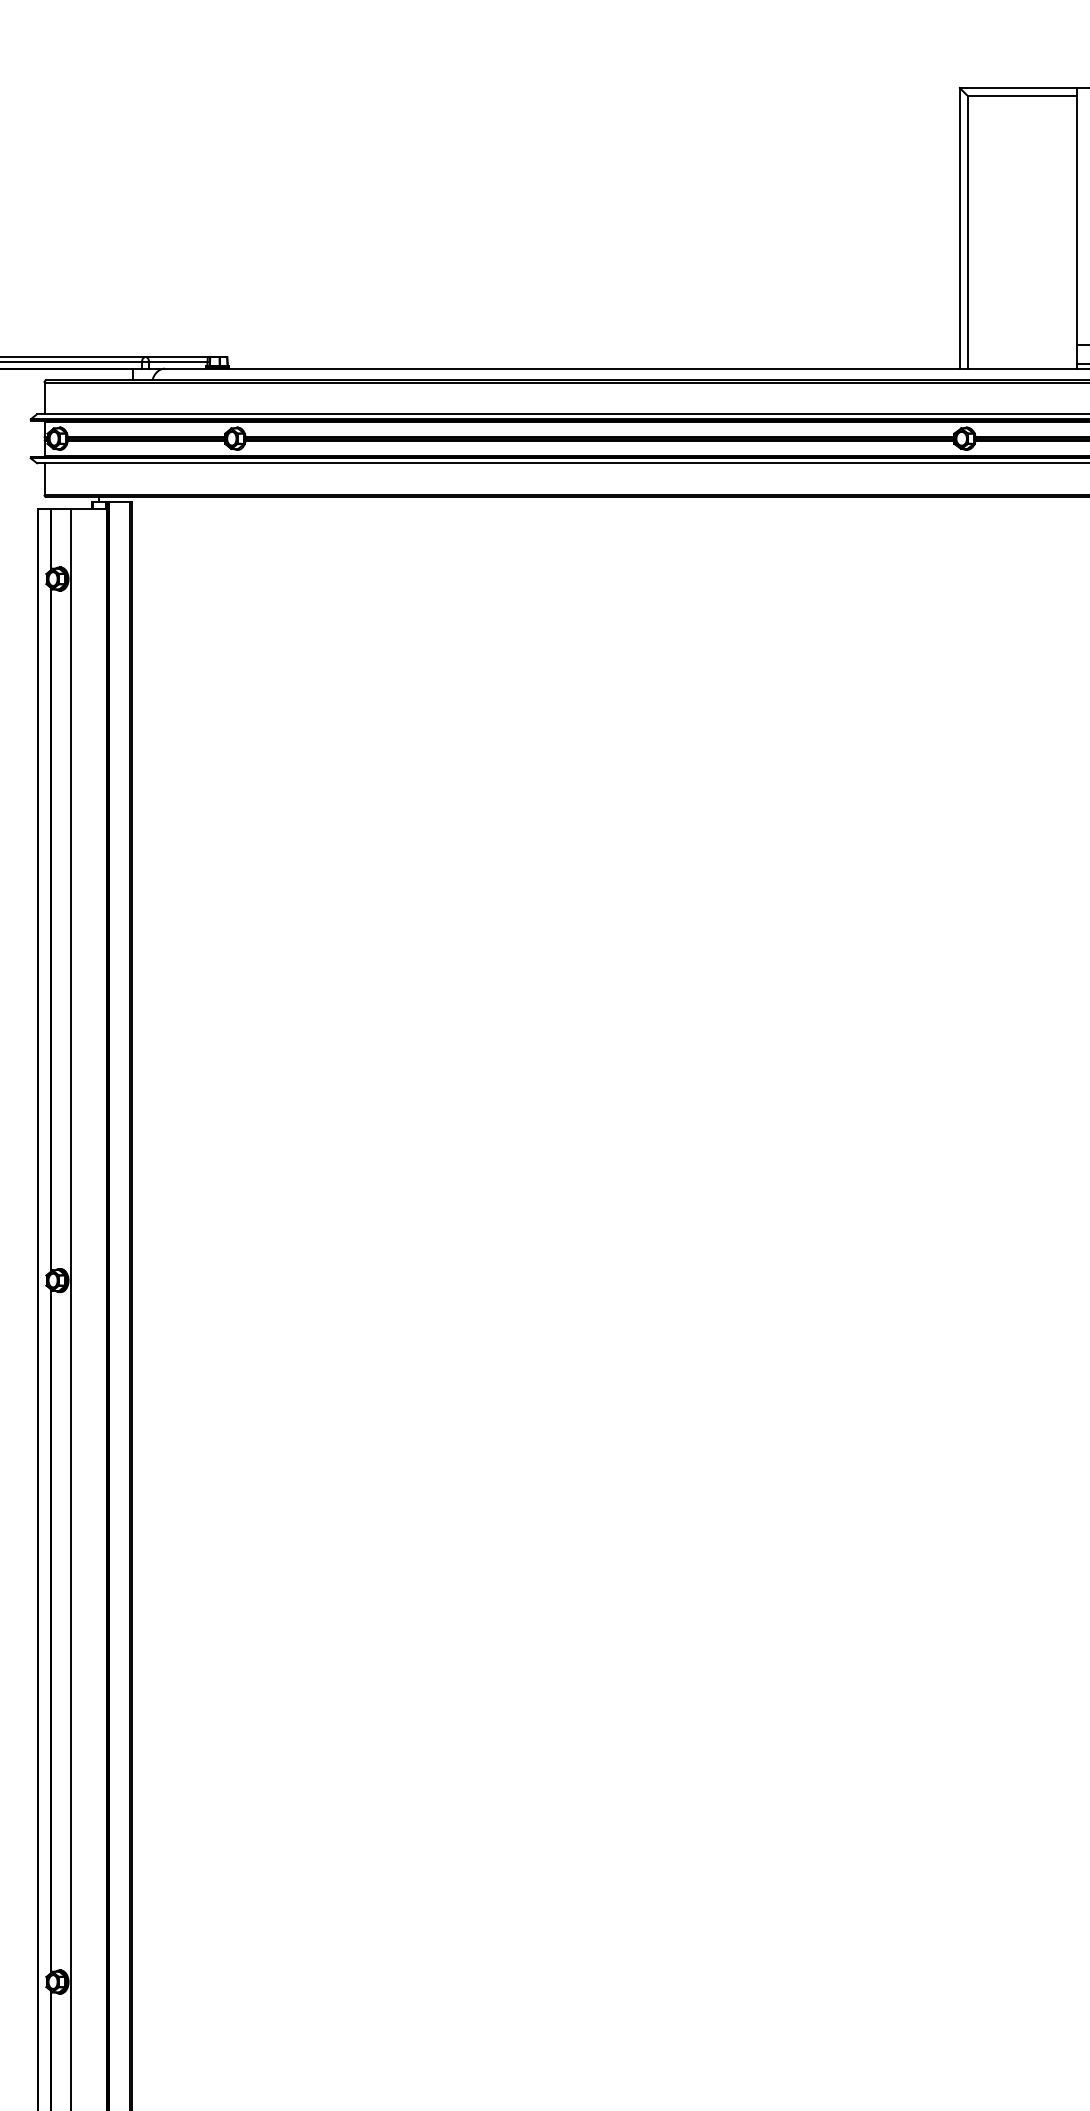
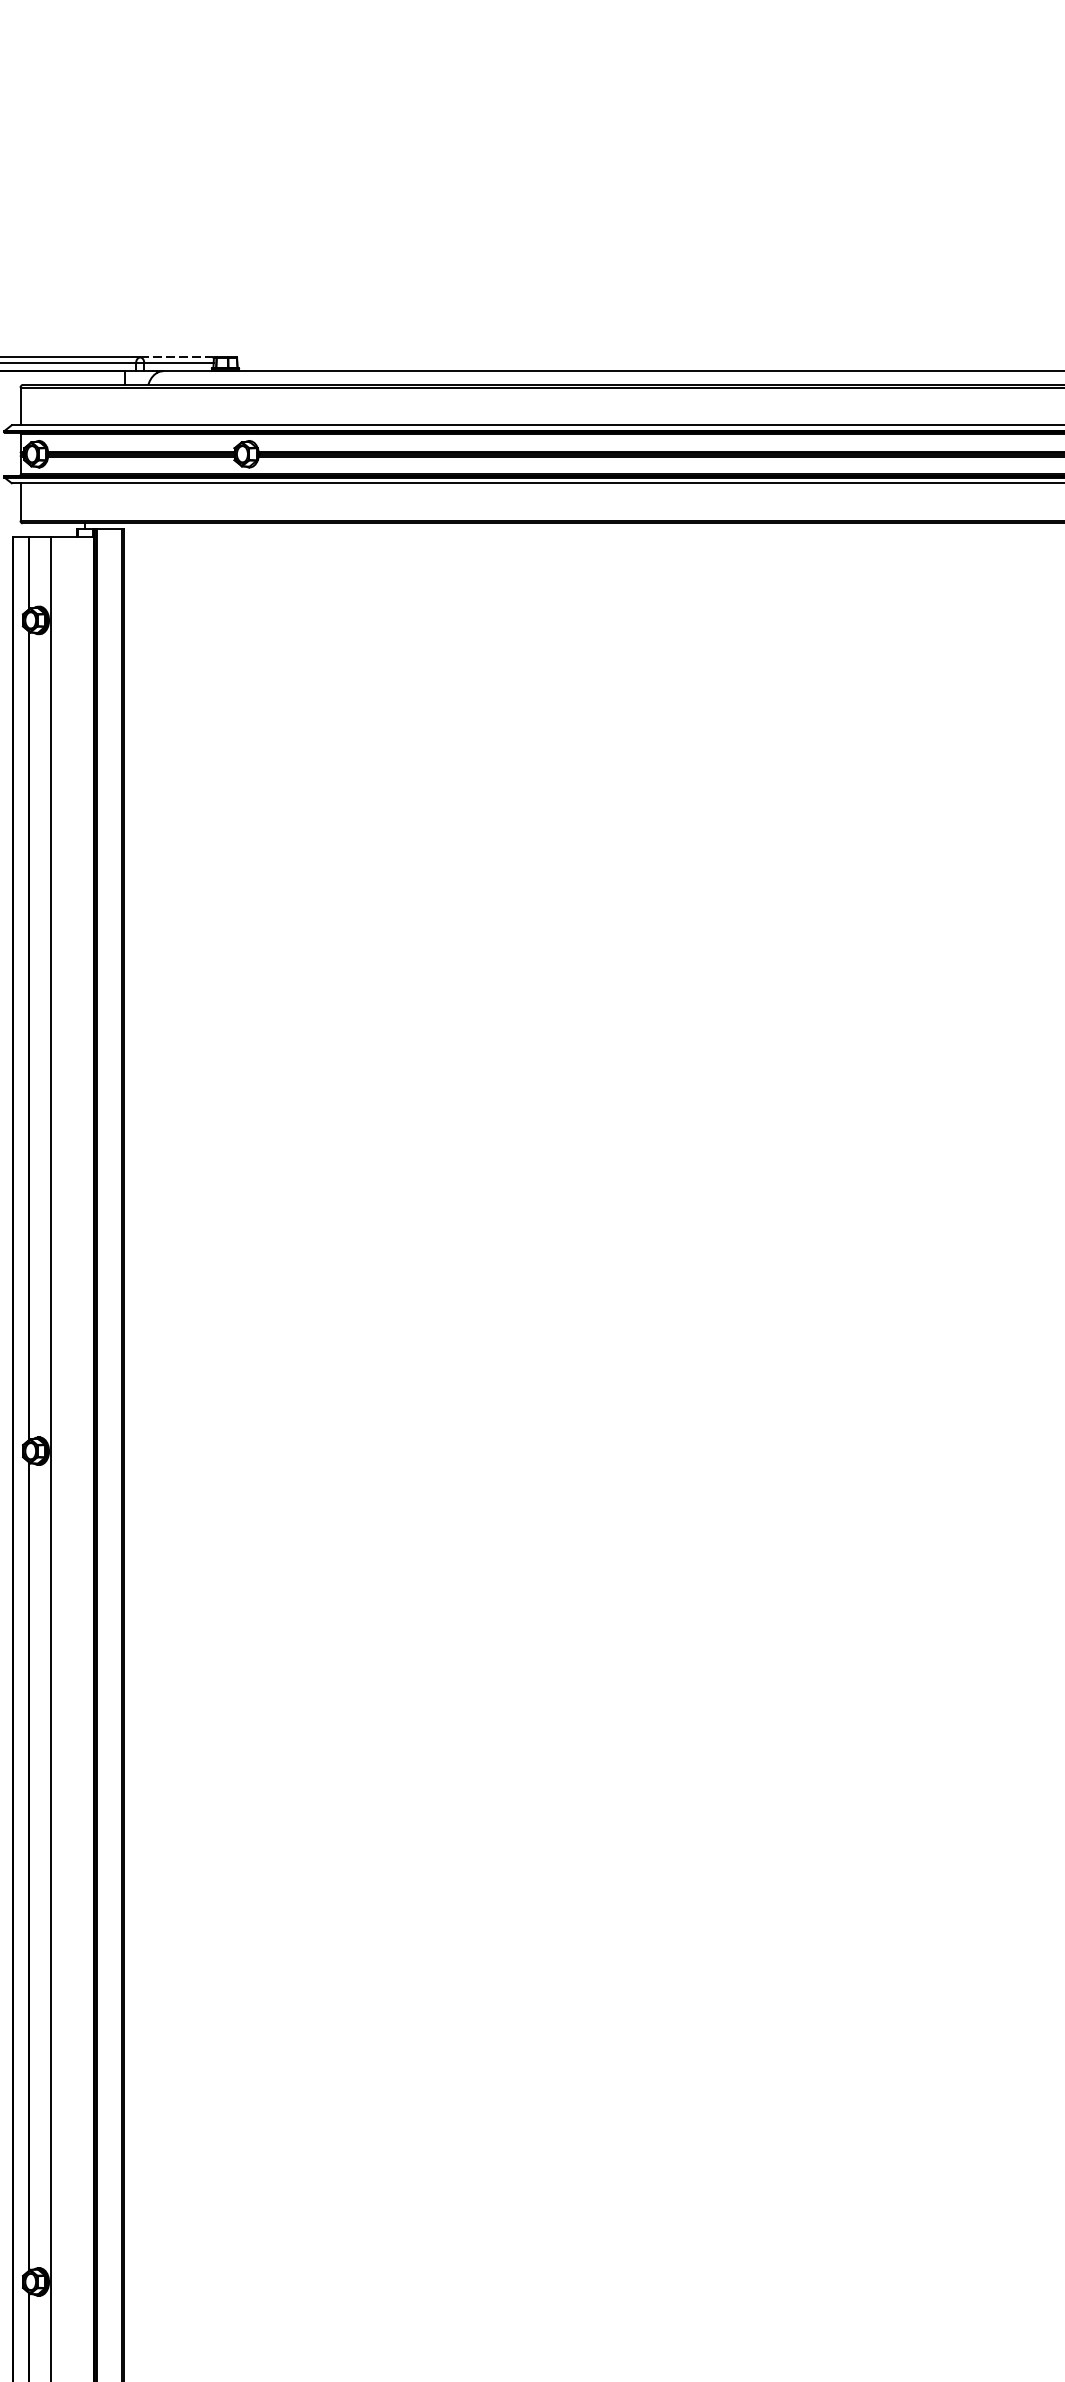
line: (176, 356) -> (176, 356), solid -> dashed

